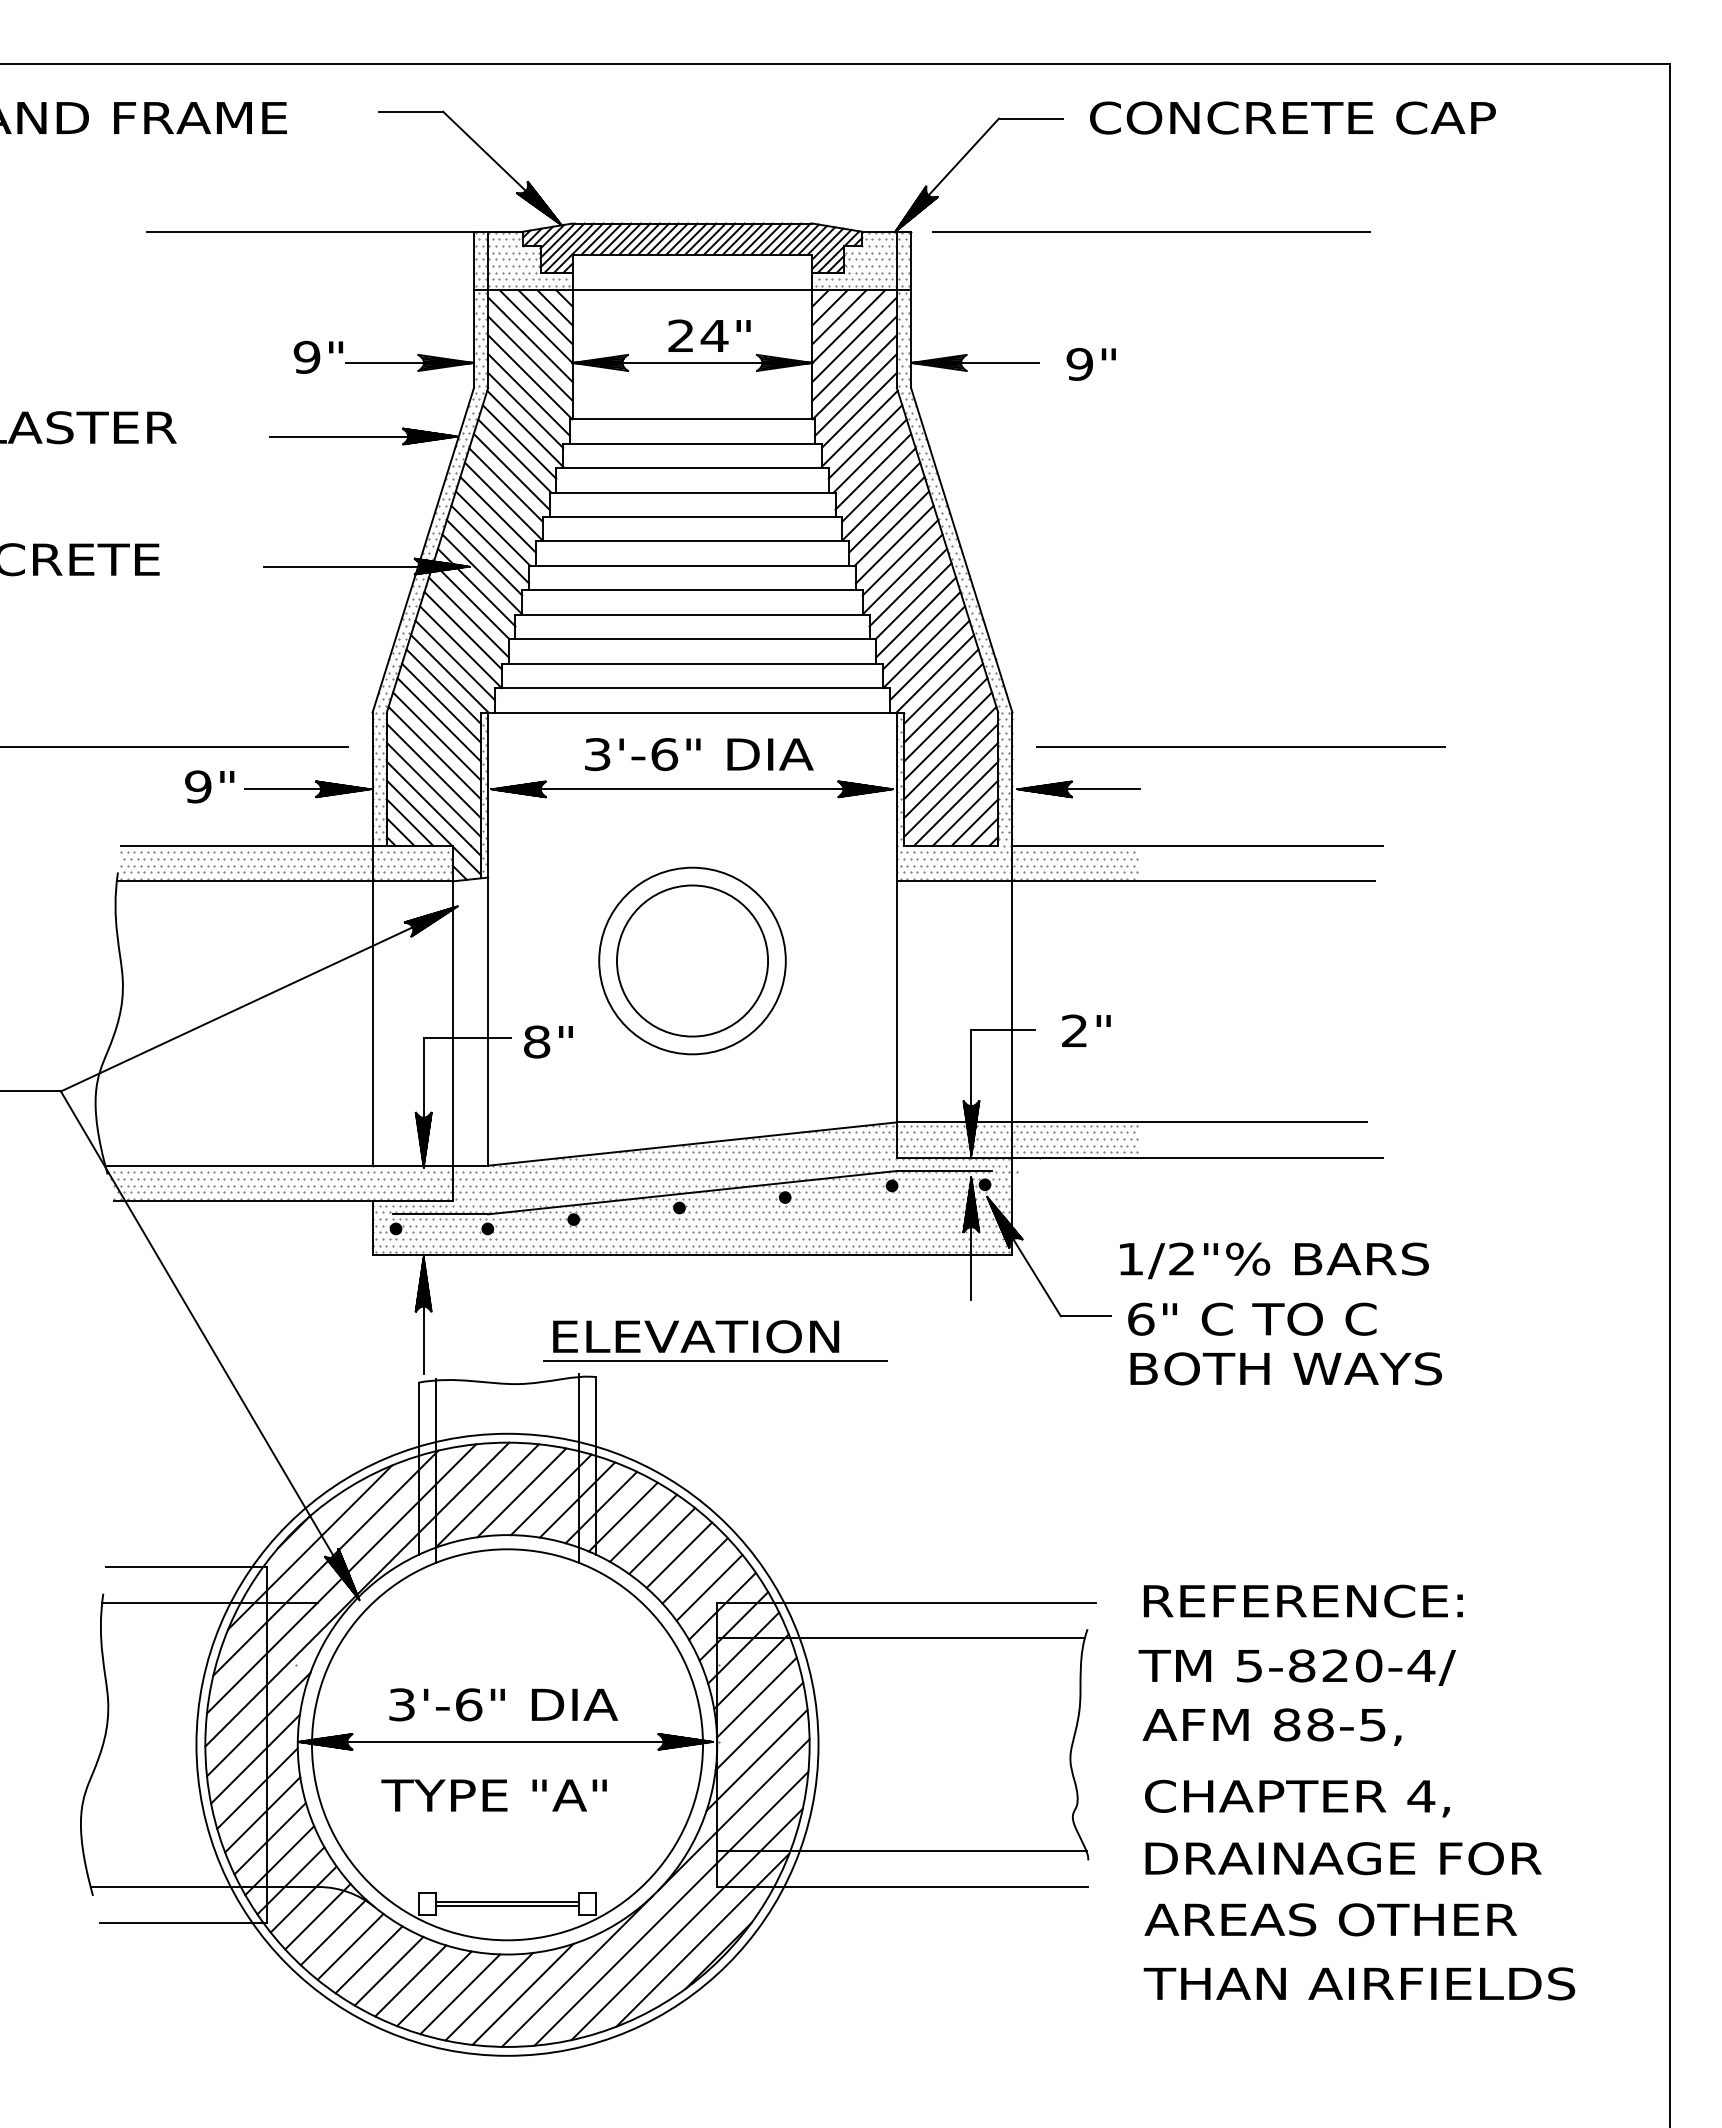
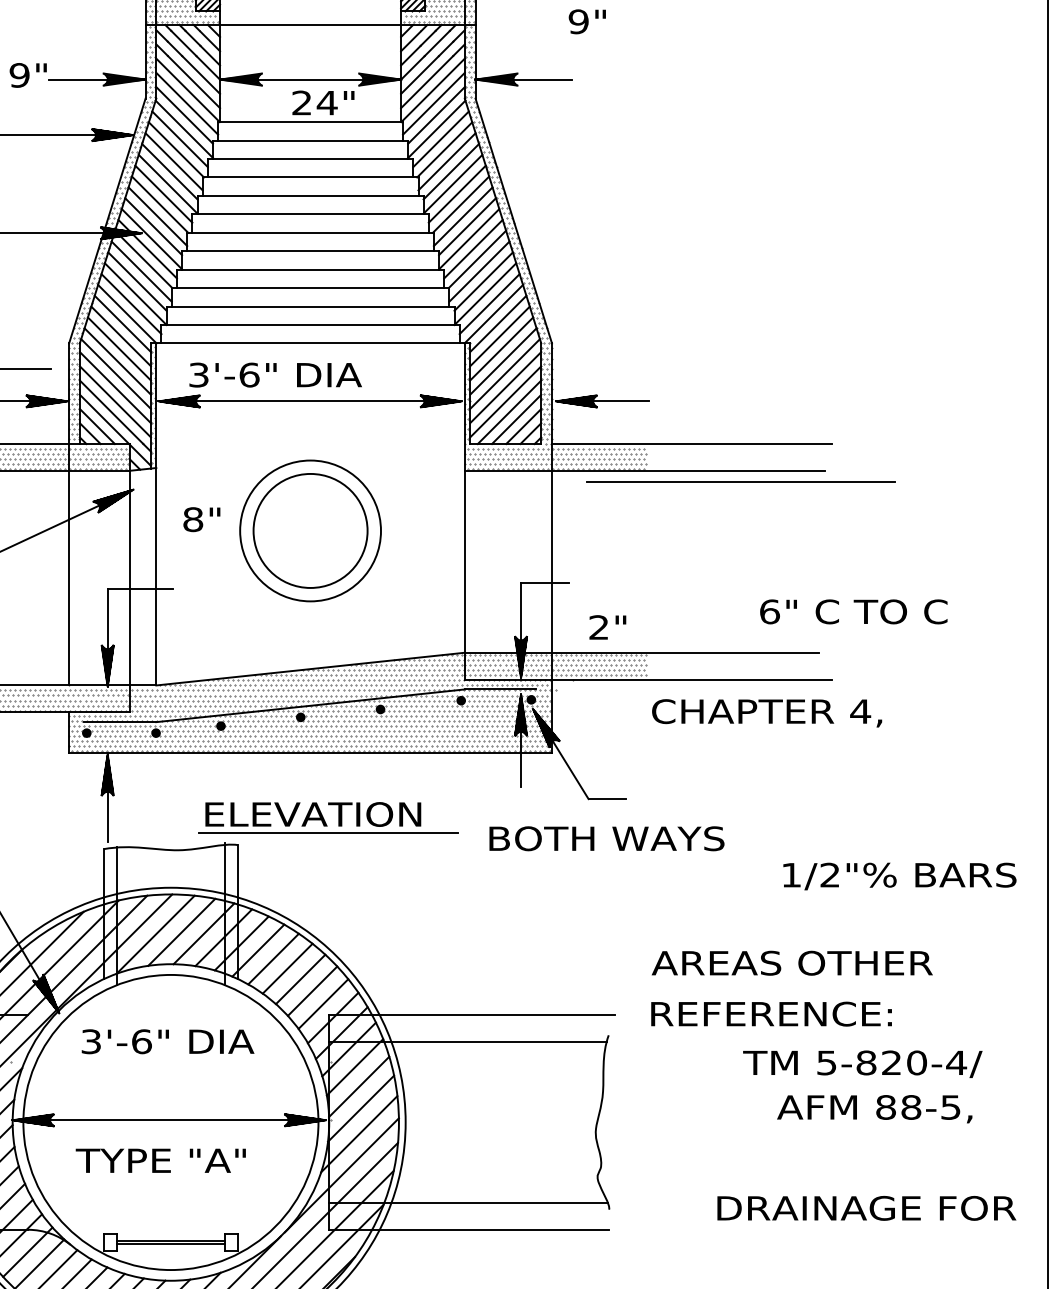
text: (709, 335) -> (323, 102), moved
text: (1090, 363) -> (586, 21), moved
line: (1240, 746) -> (740, 481), moved
text: (699, 754) -> (275, 375), moved
text: (1086, 1030) -> (607, 627), moved
text: (548, 1041) -> (201, 519), moved
text: (1274, 1260) -> (899, 876), moved
text: (1252, 1318) -> (853, 611), moved
text: (1285, 1368) -> (606, 838), moved
text: (1296, 1667) -> (862, 1064), moved
text: (503, 1704) -> (167, 1041), moved
text: (1271, 1726) -> (874, 1108), moved
text: (1297, 1798) -> (767, 713), moved
text: (1343, 1858) -> (866, 1208), moved
text: (1330, 1919) -> (792, 963), moved

